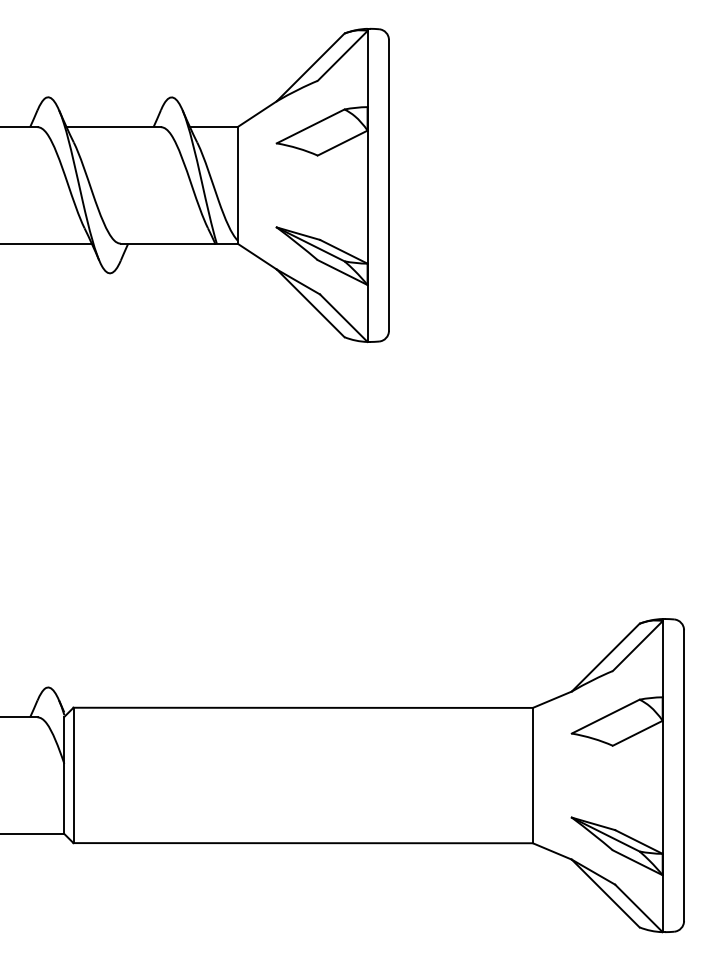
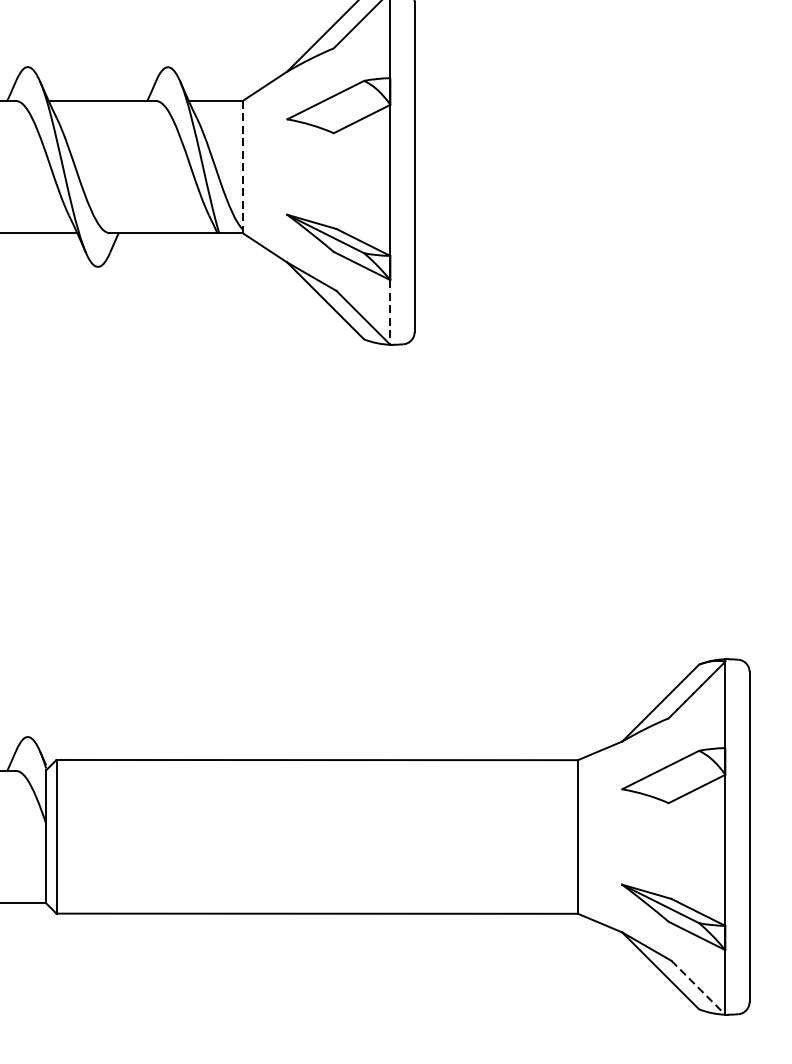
line: (237, 185) -> (242, 167), solid -> dashed
line: (367, 314) -> (390, 313), solid -> dashed
line: (638, 908) -> (697, 987), solid -> dashed

